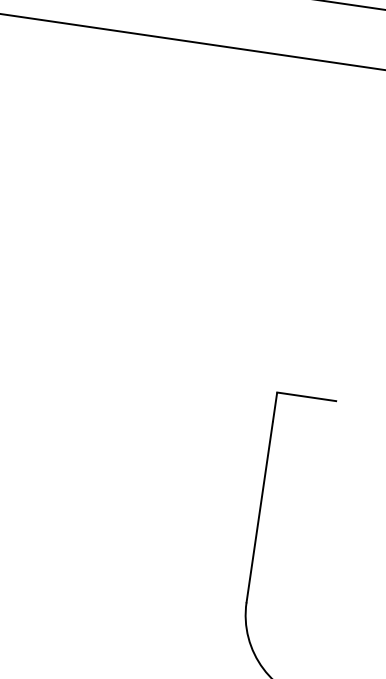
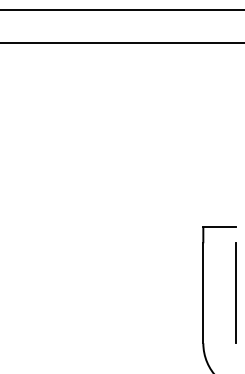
line: (319, 521) -> (236, 293), added

